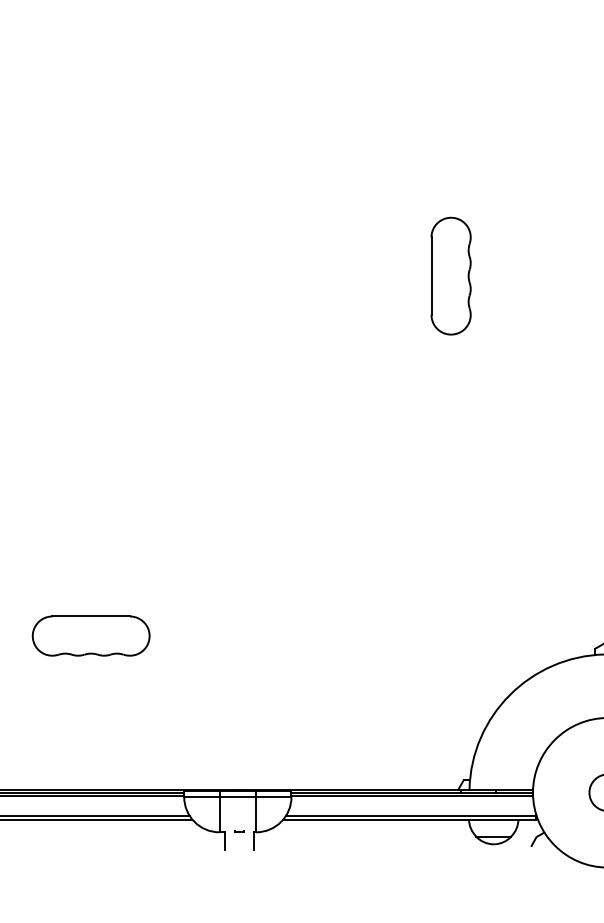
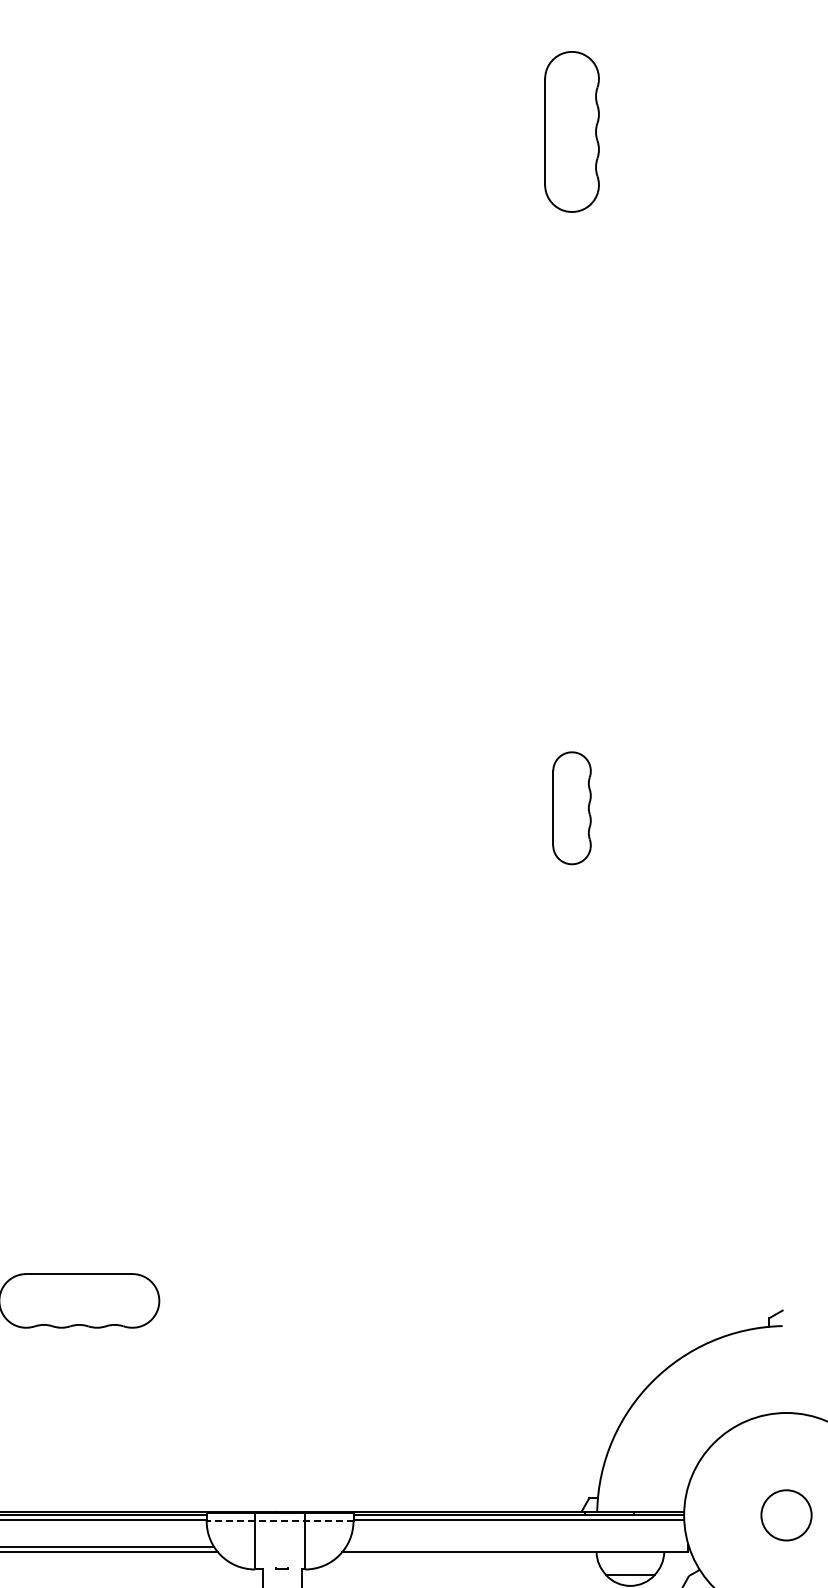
part: (450, 276) -> (571, 808), size x0.7
line: (237, 797) -> (279, 1521), solid -> dashed
line: (410, 816) -> (516, 1547), removed

